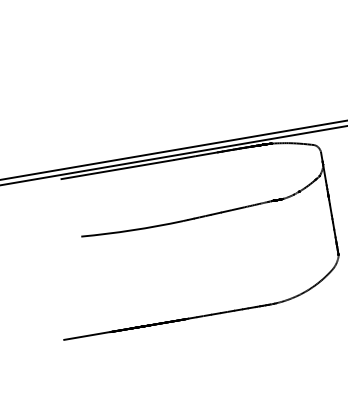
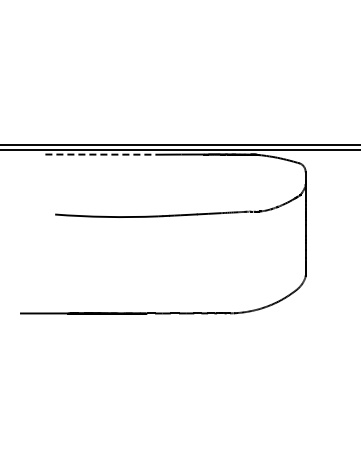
line: (117, 169) -> (102, 154), solid -> dashed

